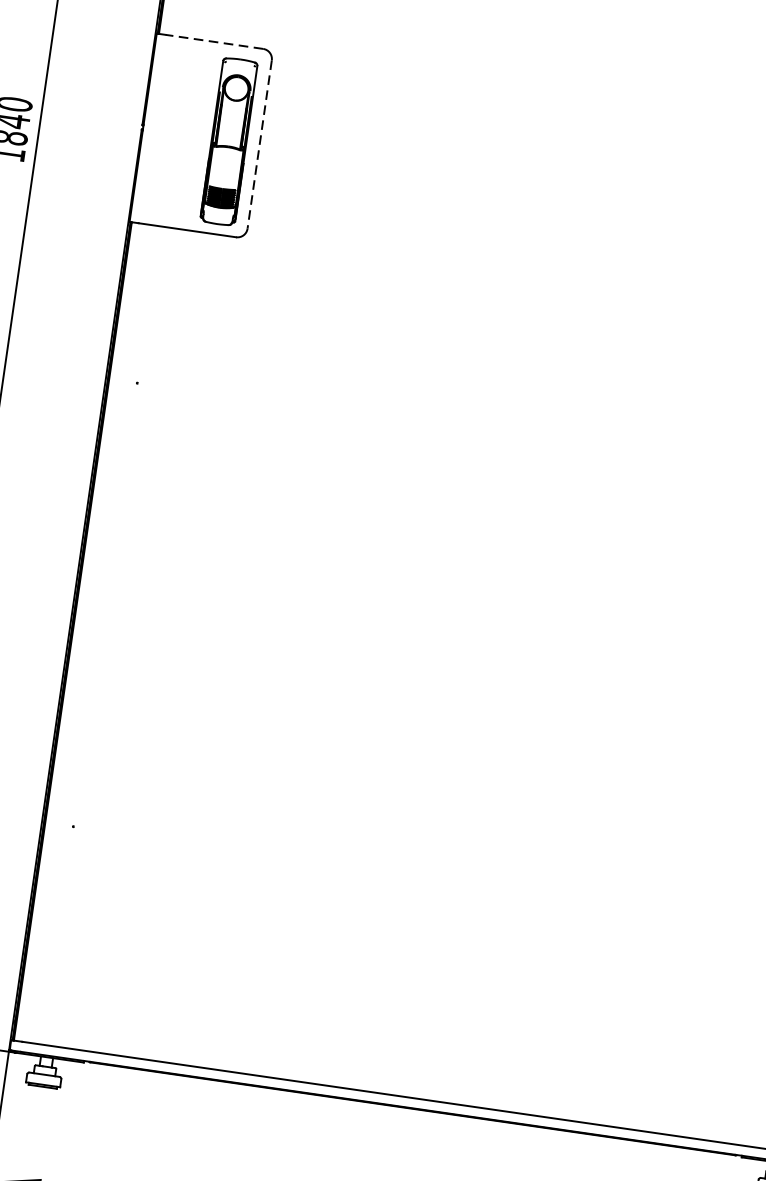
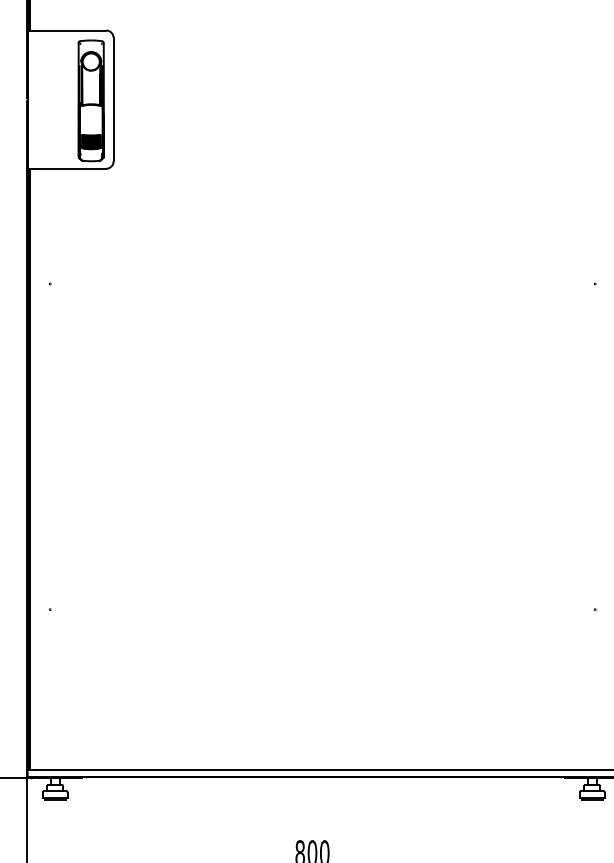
line: (214, 41) -> (70, 30), dashed -> solid
line: (259, 144) -> (113, 99), dashed -> solid

